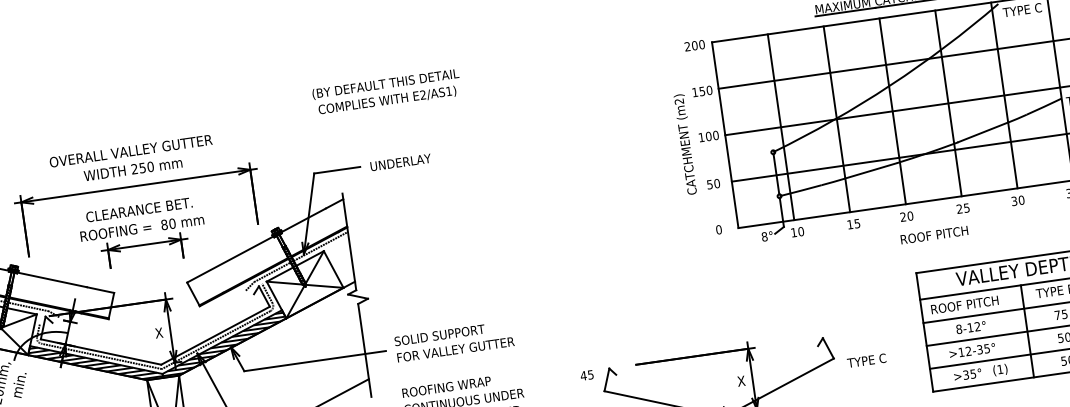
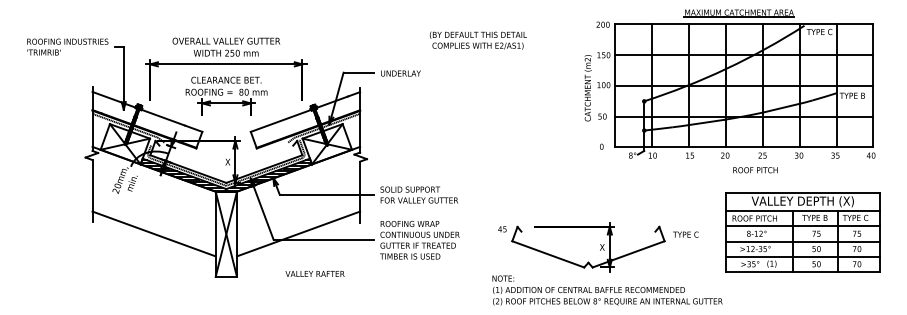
text: (387, 92) -> (478, 40), moved
text: (934, 235) -> (755, 170), moved
text: (866, 360) -> (685, 234), moved

